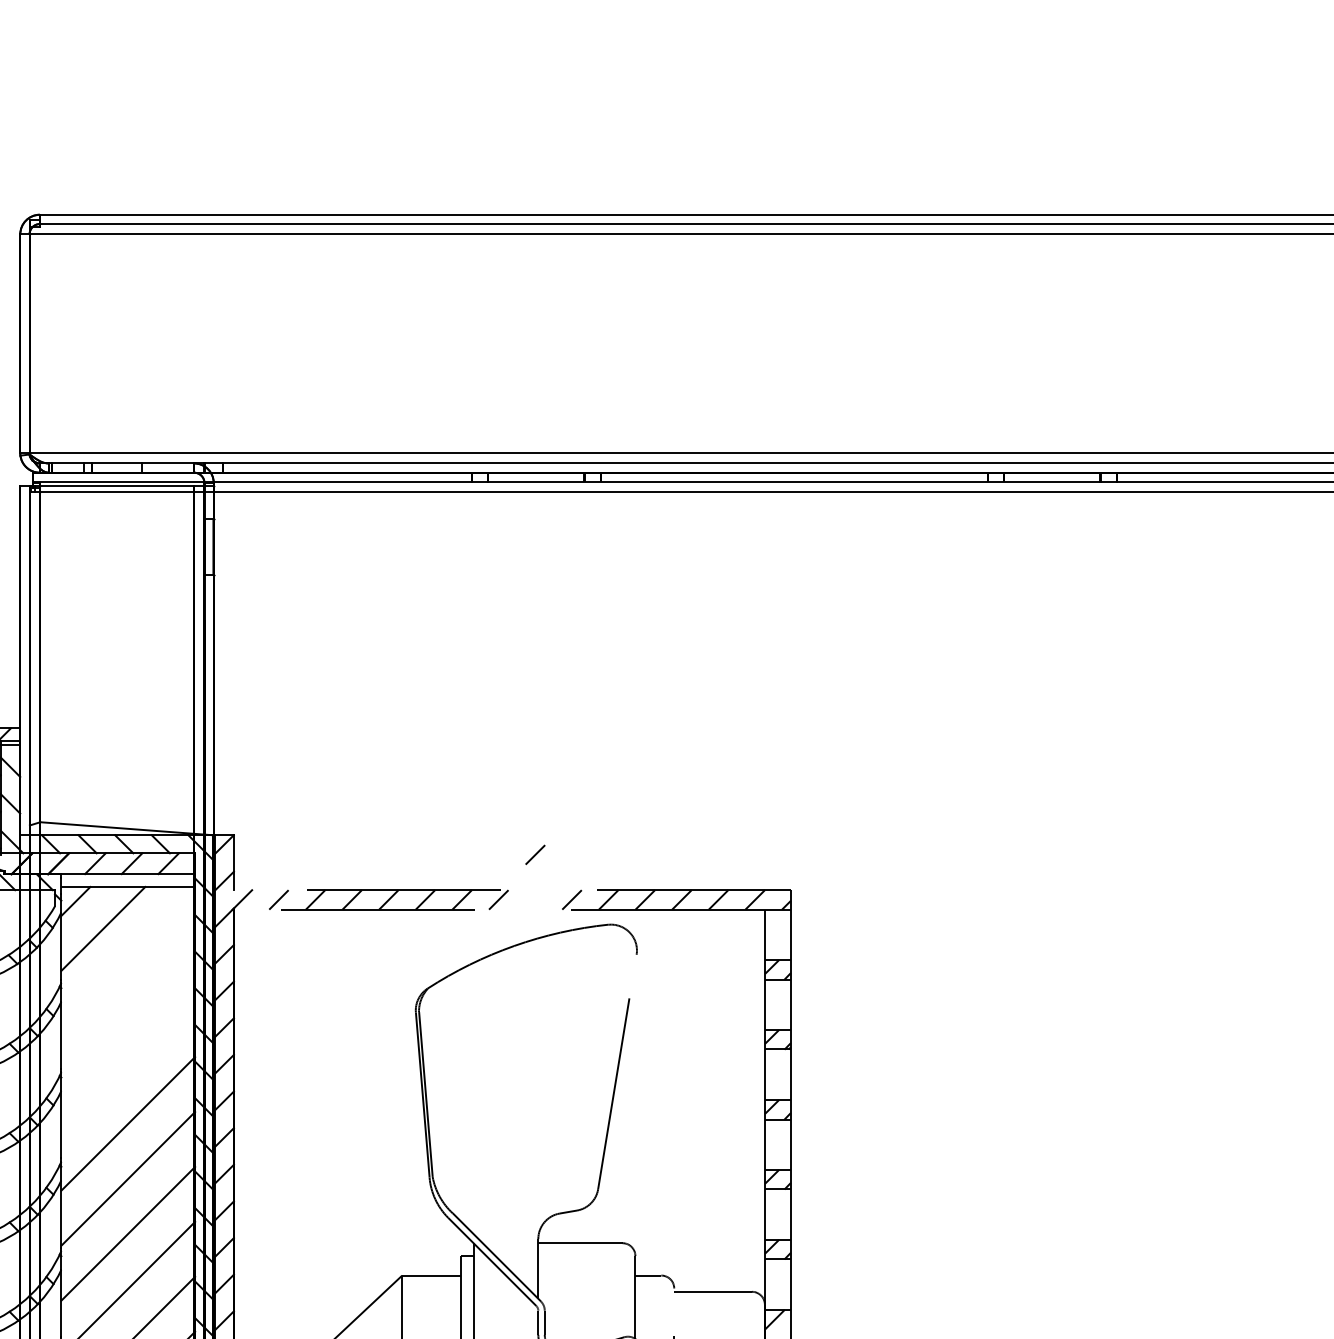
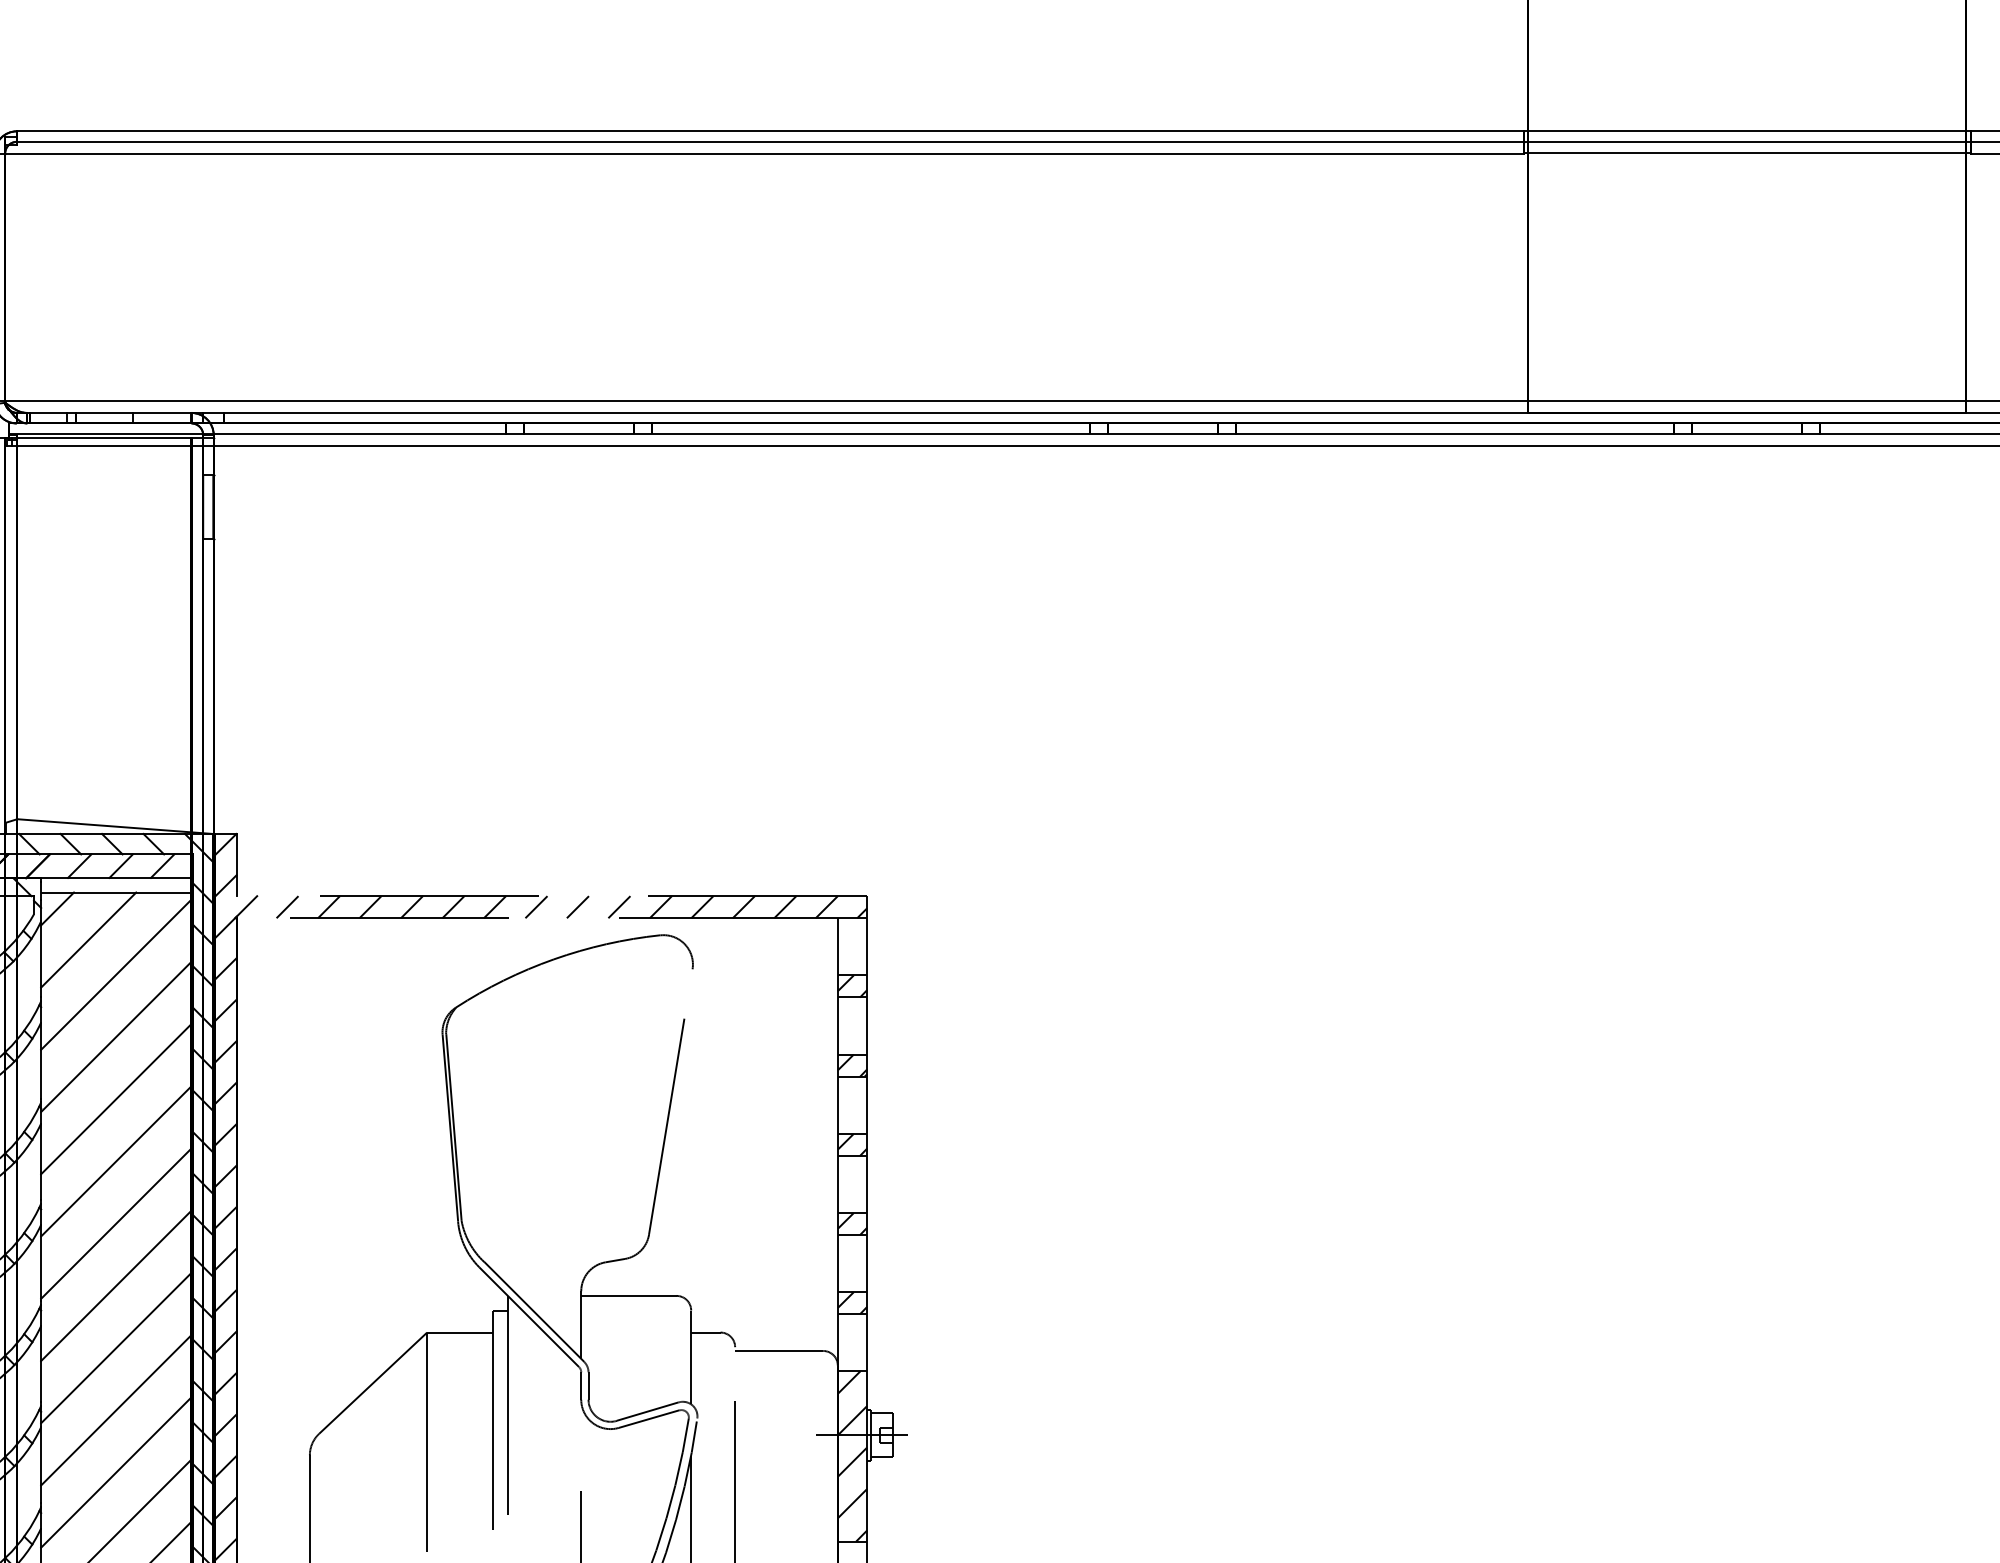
line: (535, 854) -> (577, 906), moved
line: (127, 958) -> (116, 973), added
line: (127, 1014) -> (116, 1036), added
line: (127, 1068) -> (116, 1098), added

